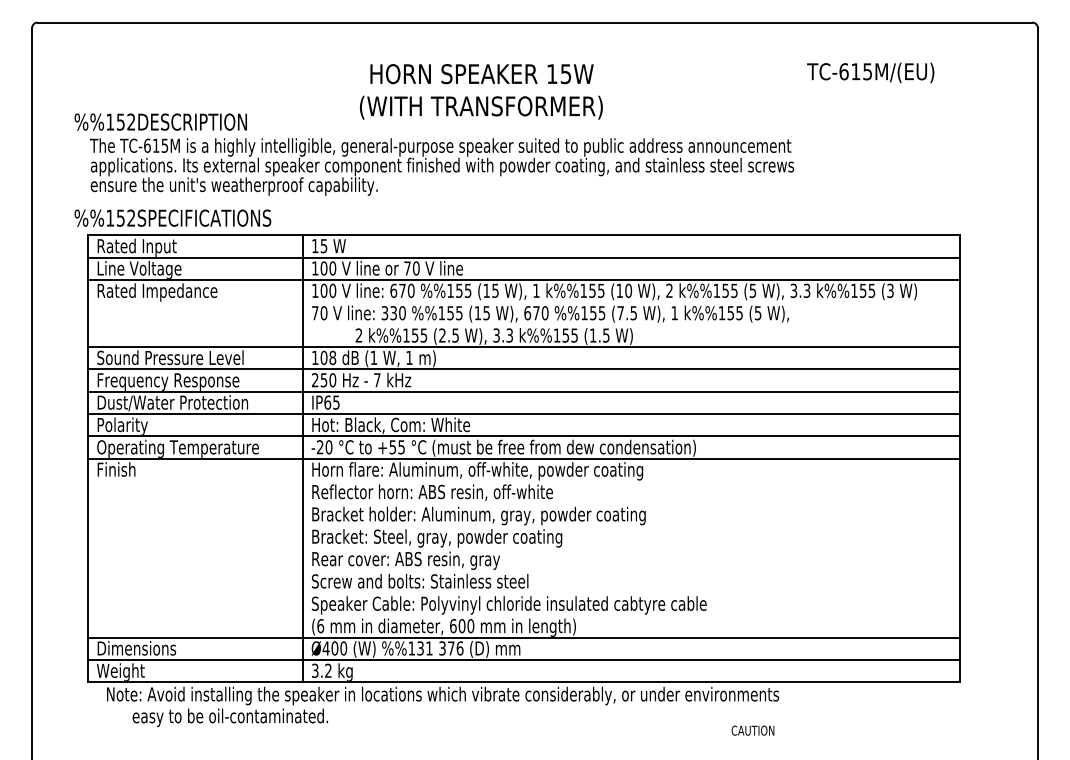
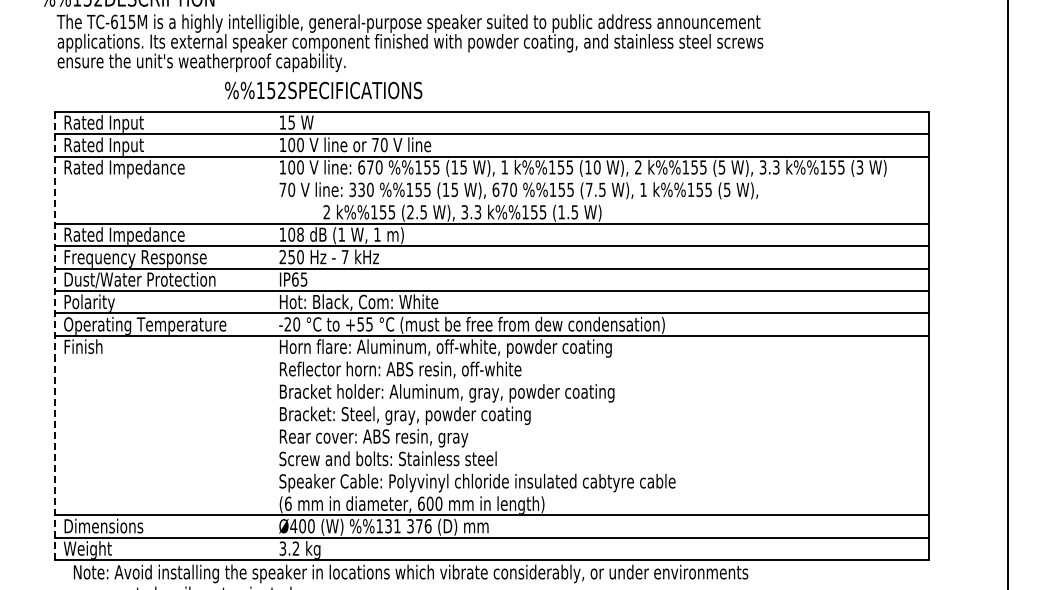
text: (172, 217) -> (323, 89), moved
text: (140, 269) -> (107, 146), Line Voltage -> Rated Input
text: (170, 358) -> (137, 235), Sound Pressure Level -> Rated Impedance
line: (87, 458) -> (54, 335), solid -> dashed
line: (302, 458) -> (270, 335), removed

